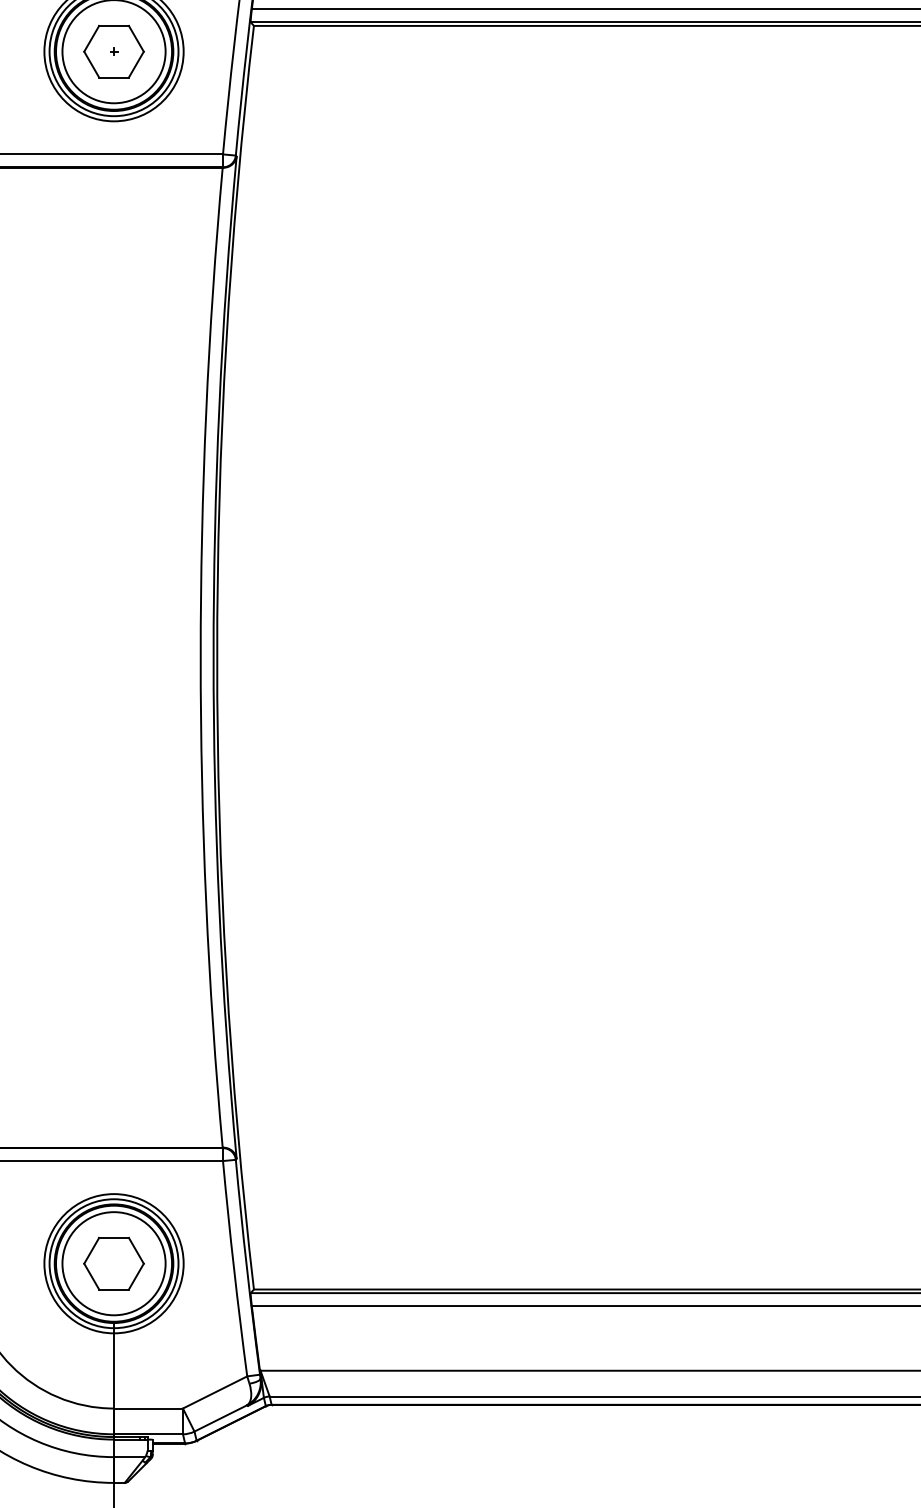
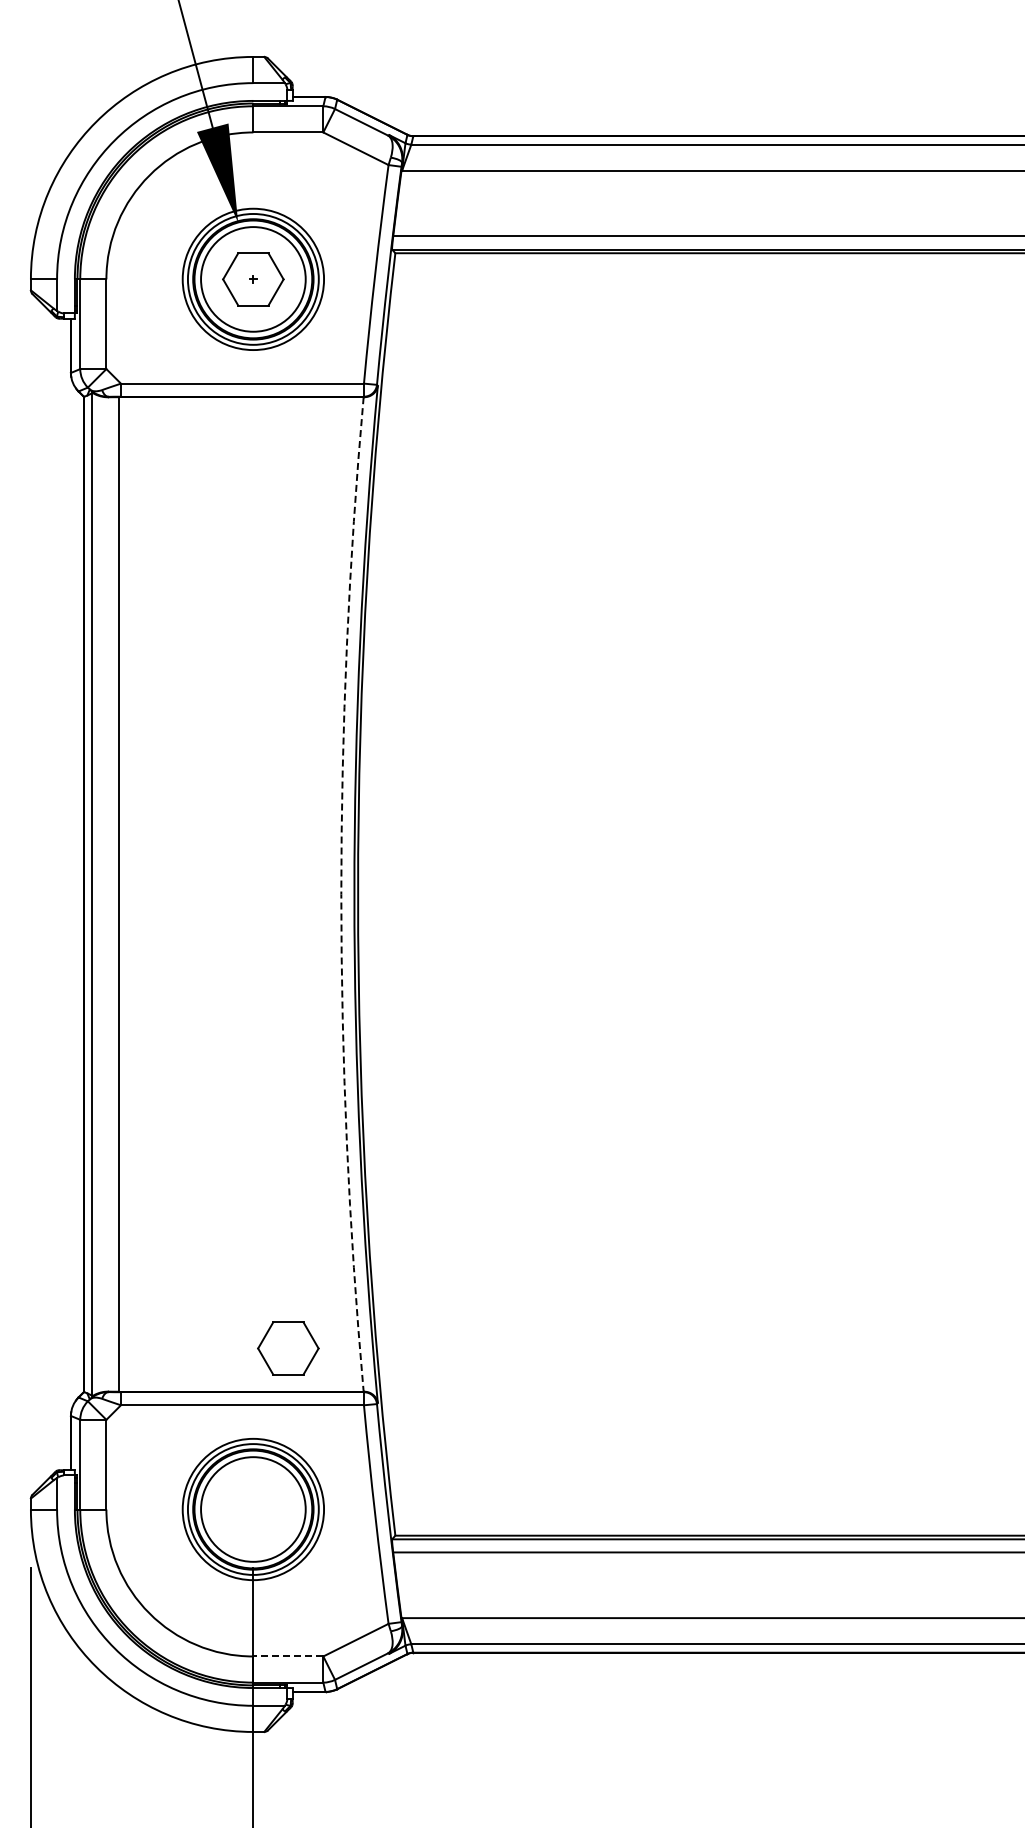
arc: (200, 657) -> (341, 894), solid -> dashed
part: (114, 1263) -> (288, 1348), moved
line: (148, 1408) -> (288, 1656), solid -> dashed

